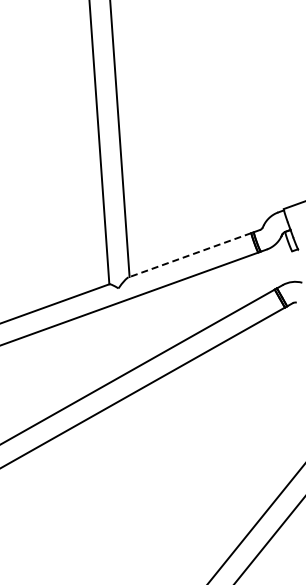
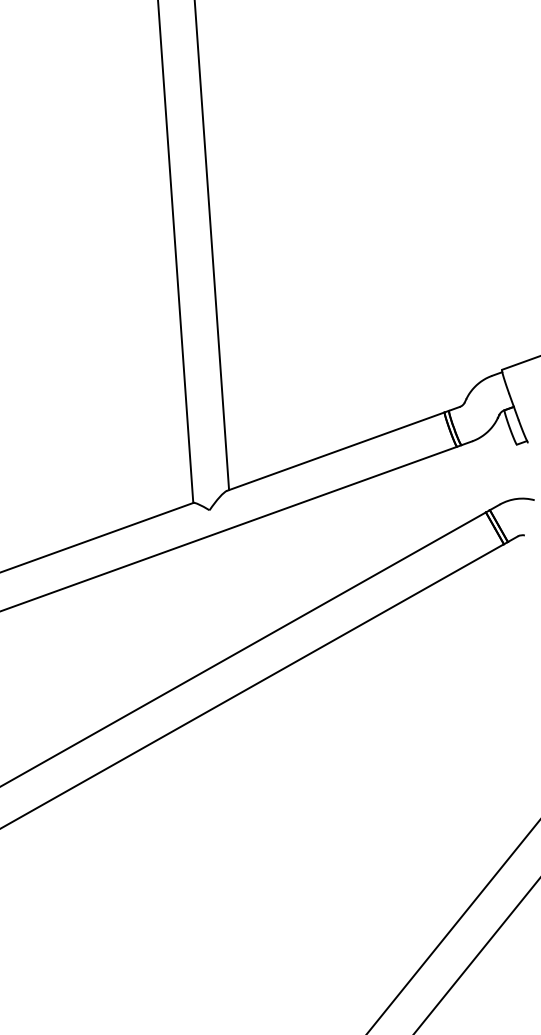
line: (189, 255) -> (335, 452), dashed -> solid

